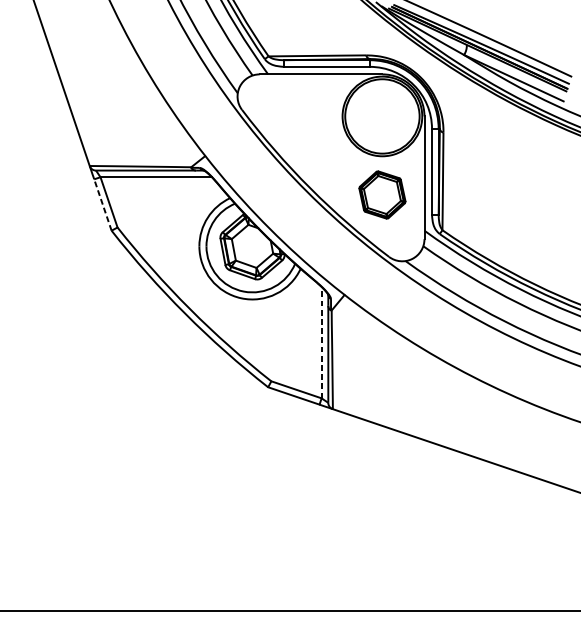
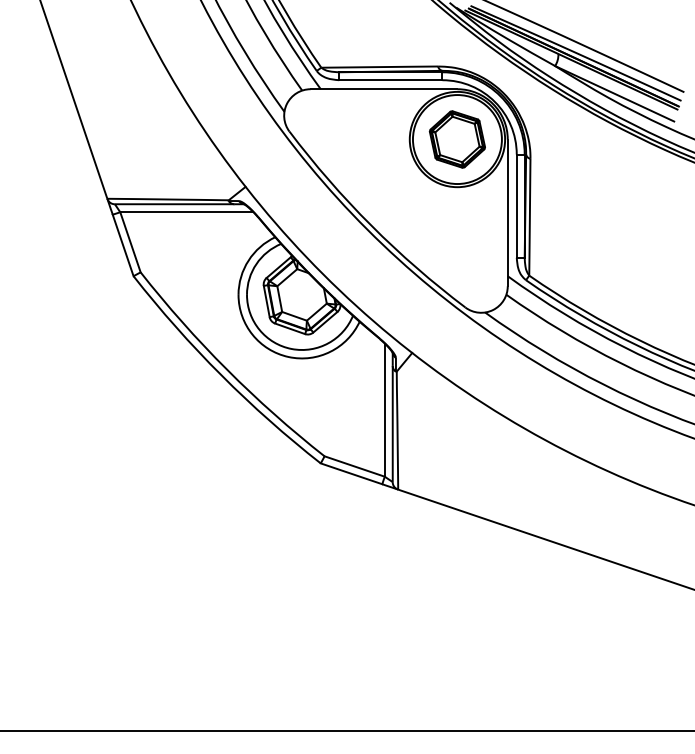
part: (381, 195) -> (456, 139), moved
line: (103, 205) -> (123, 245), dashed -> solid
line: (321, 343) -> (384, 410), dashed -> solid

